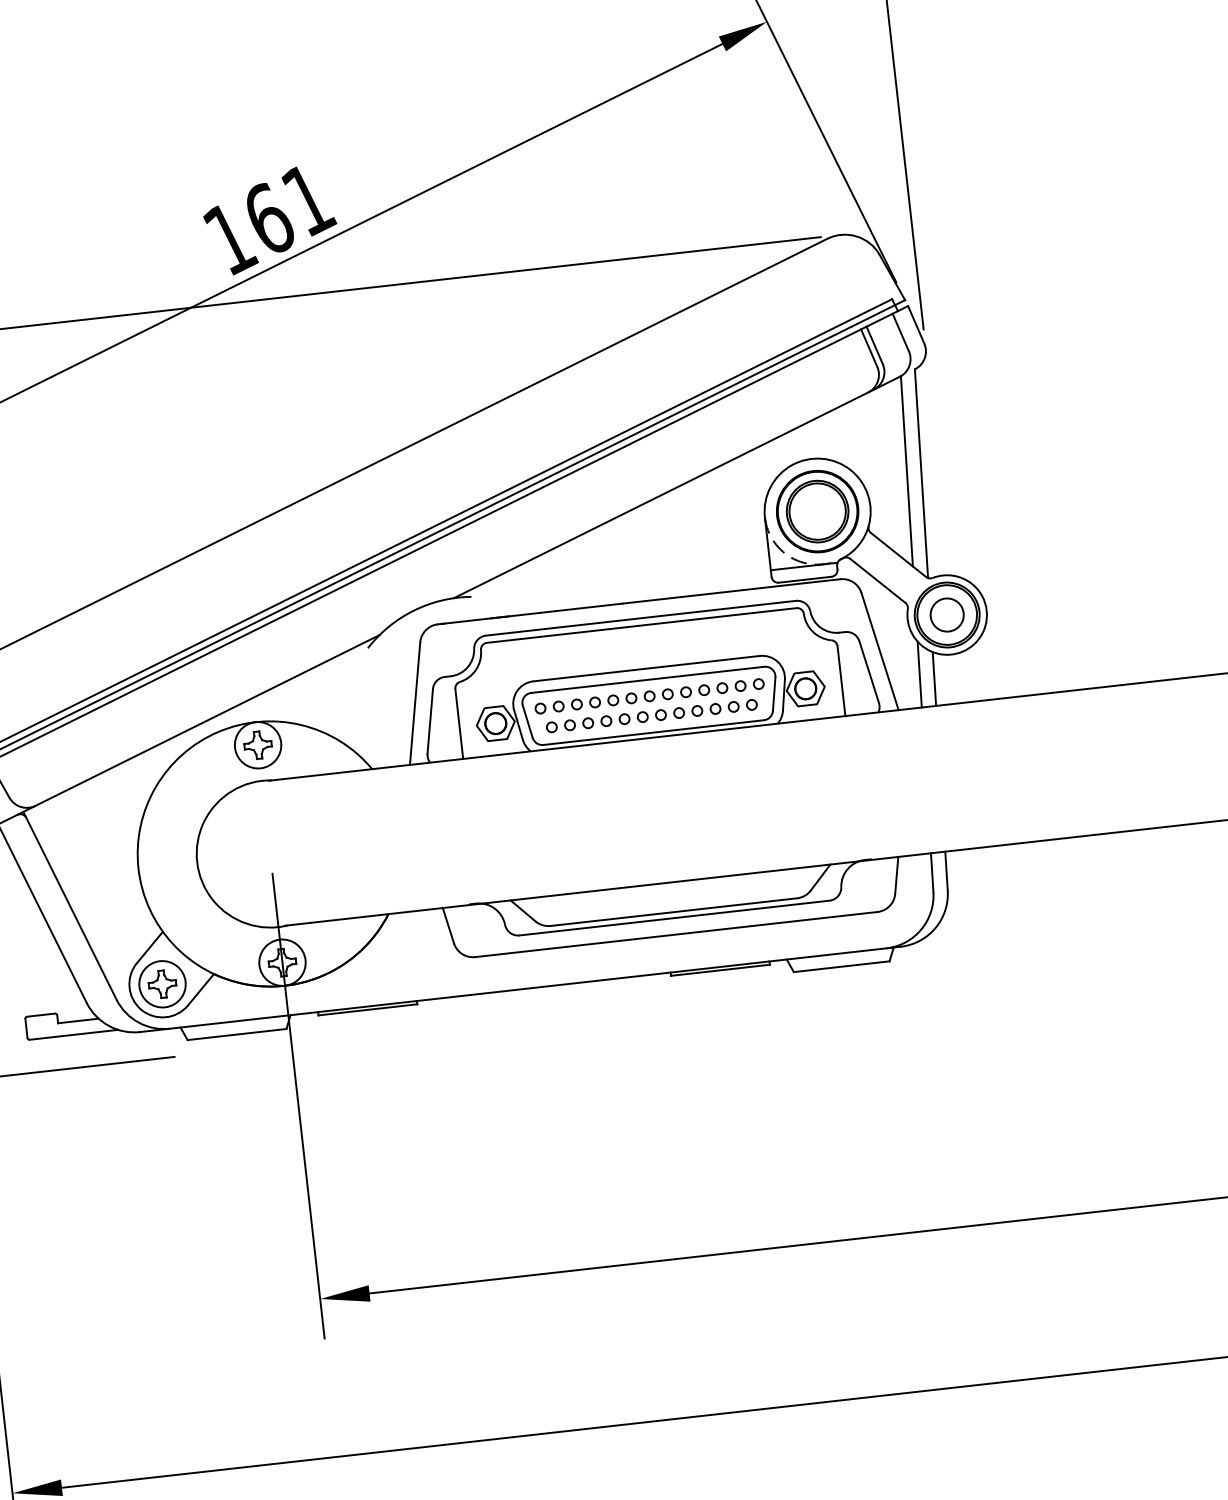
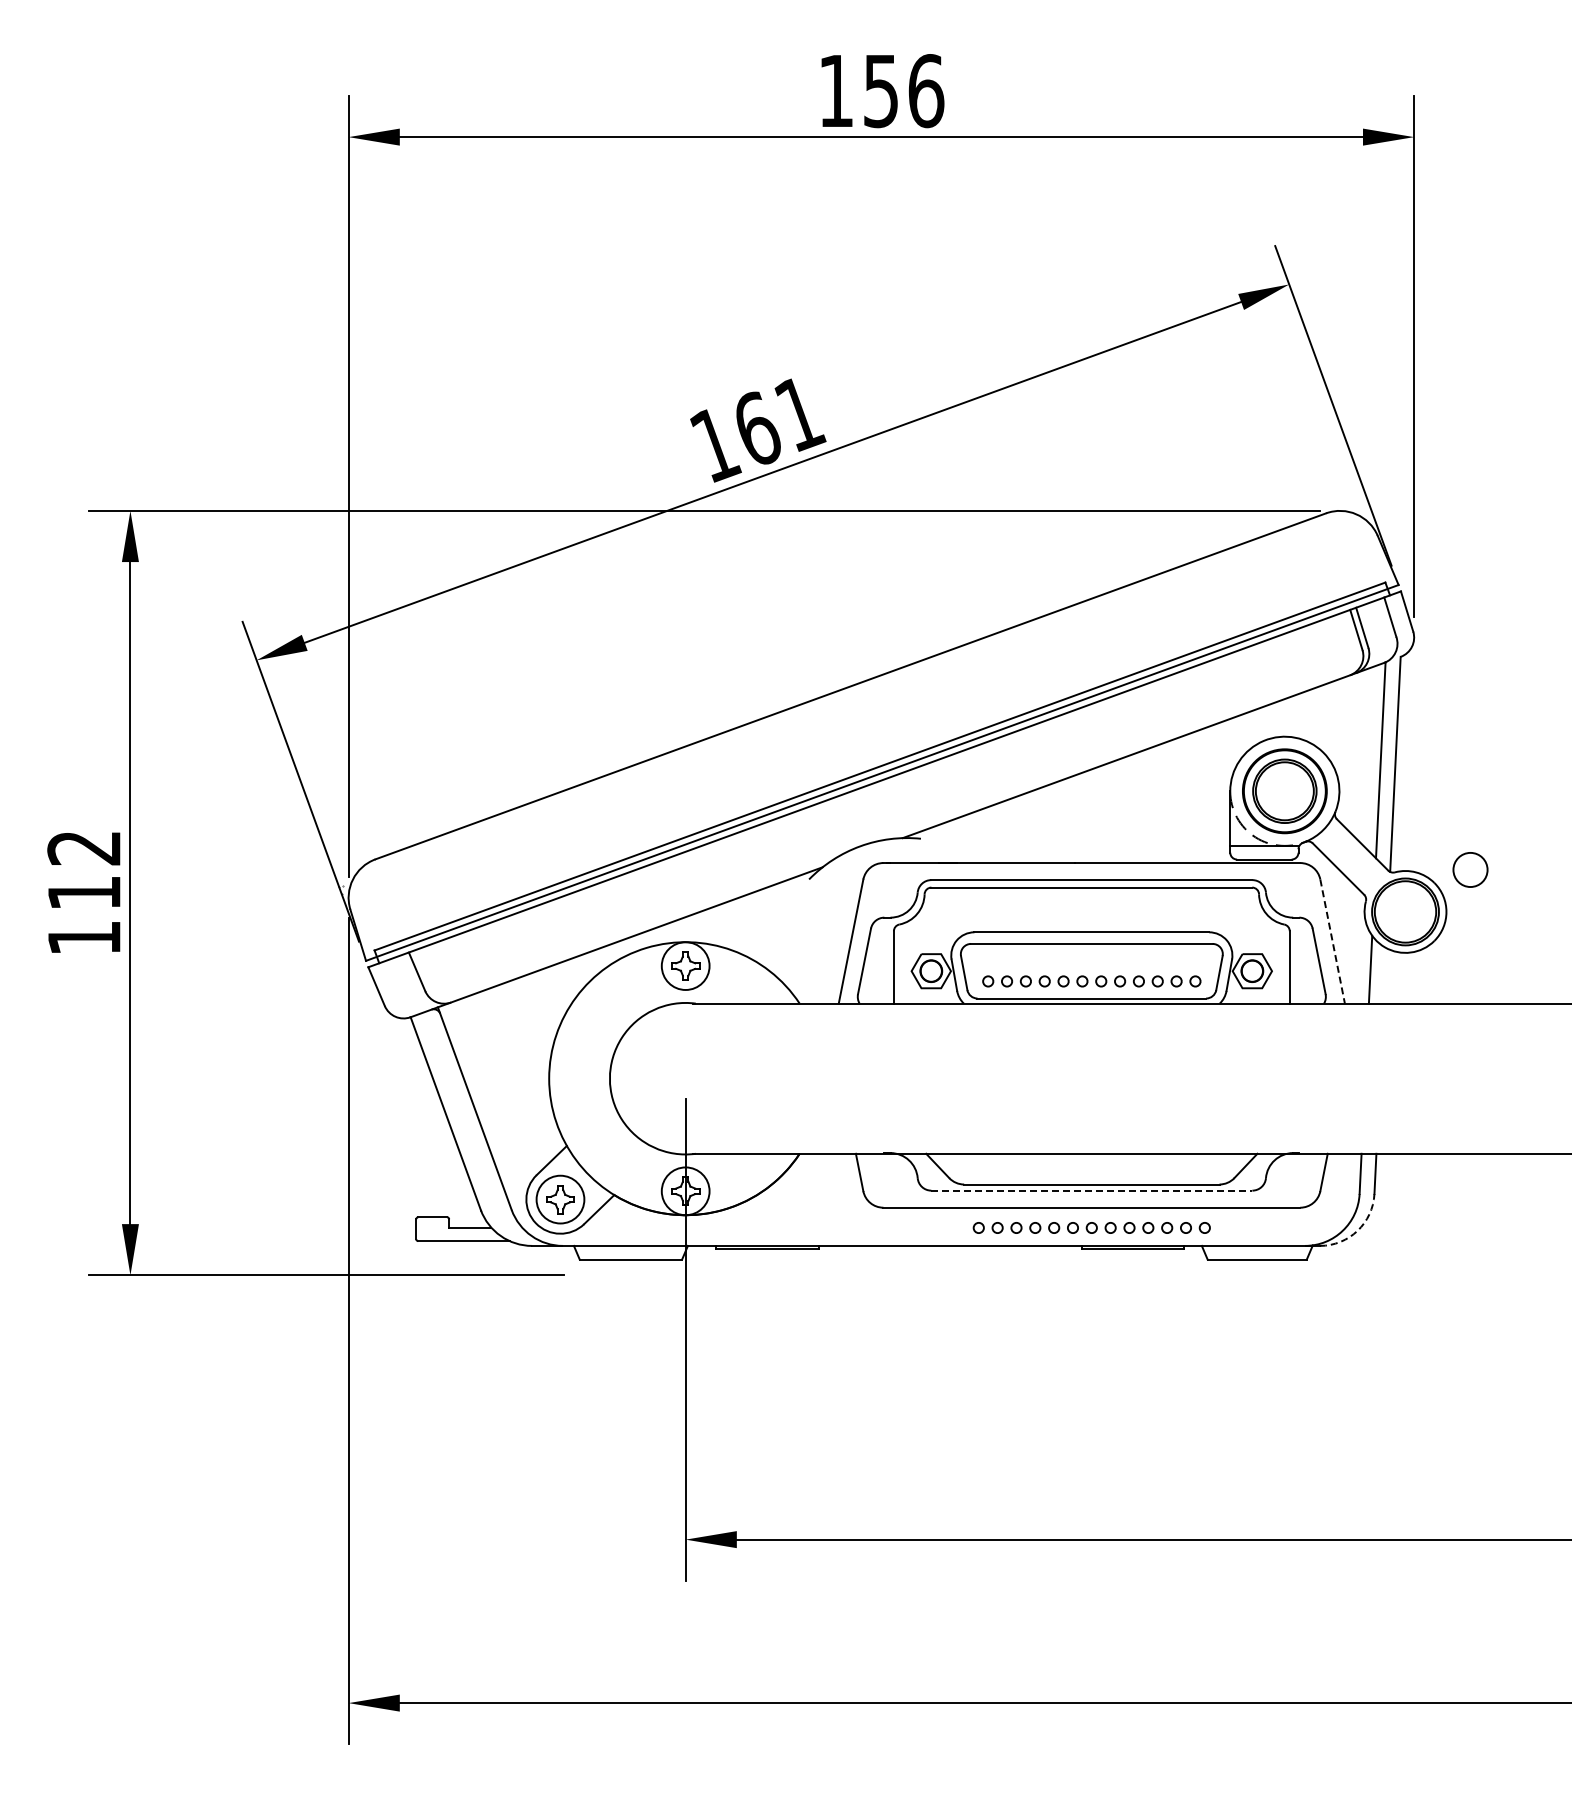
circle: (947, 614) -> (1470, 869), moved
line: (880, 652) -> (1332, 942), solid -> dashed
line: (933, 678) -> (1384, 975), removed
part: (649, 695) -> (1091, 1227), moved
line: (675, 917) -> (1092, 1190), solid -> dashed
arc: (935, 927) -> (1357, 1230), solid -> dashed

